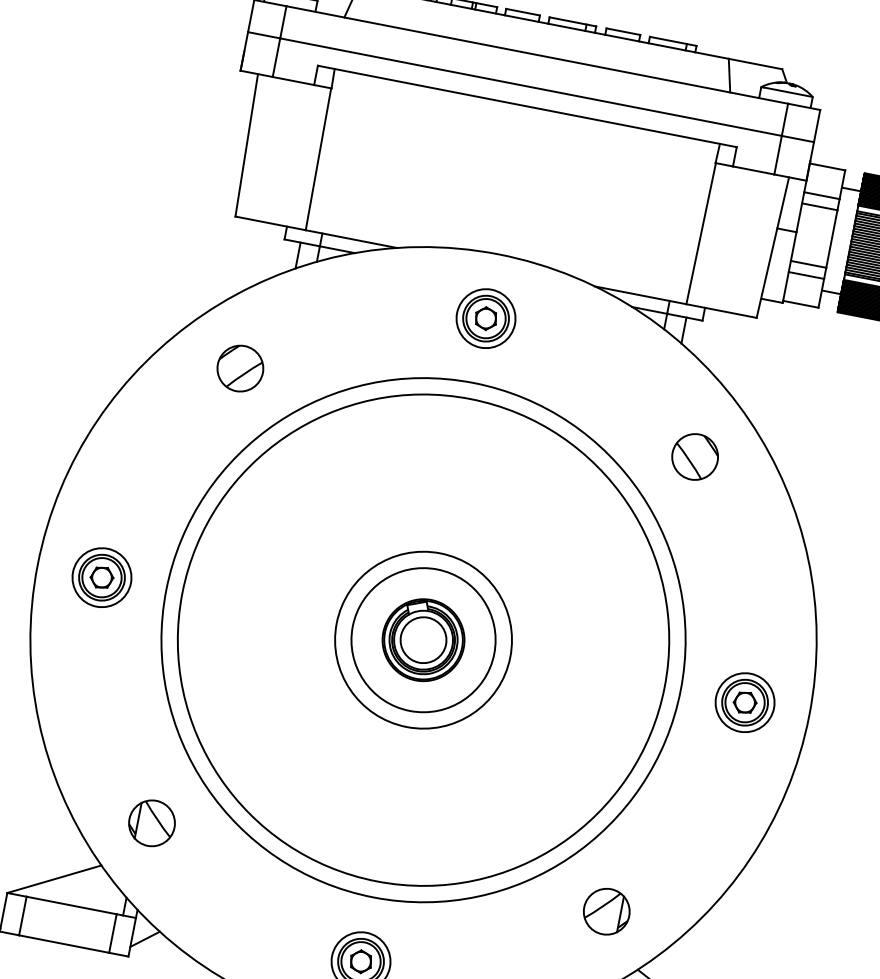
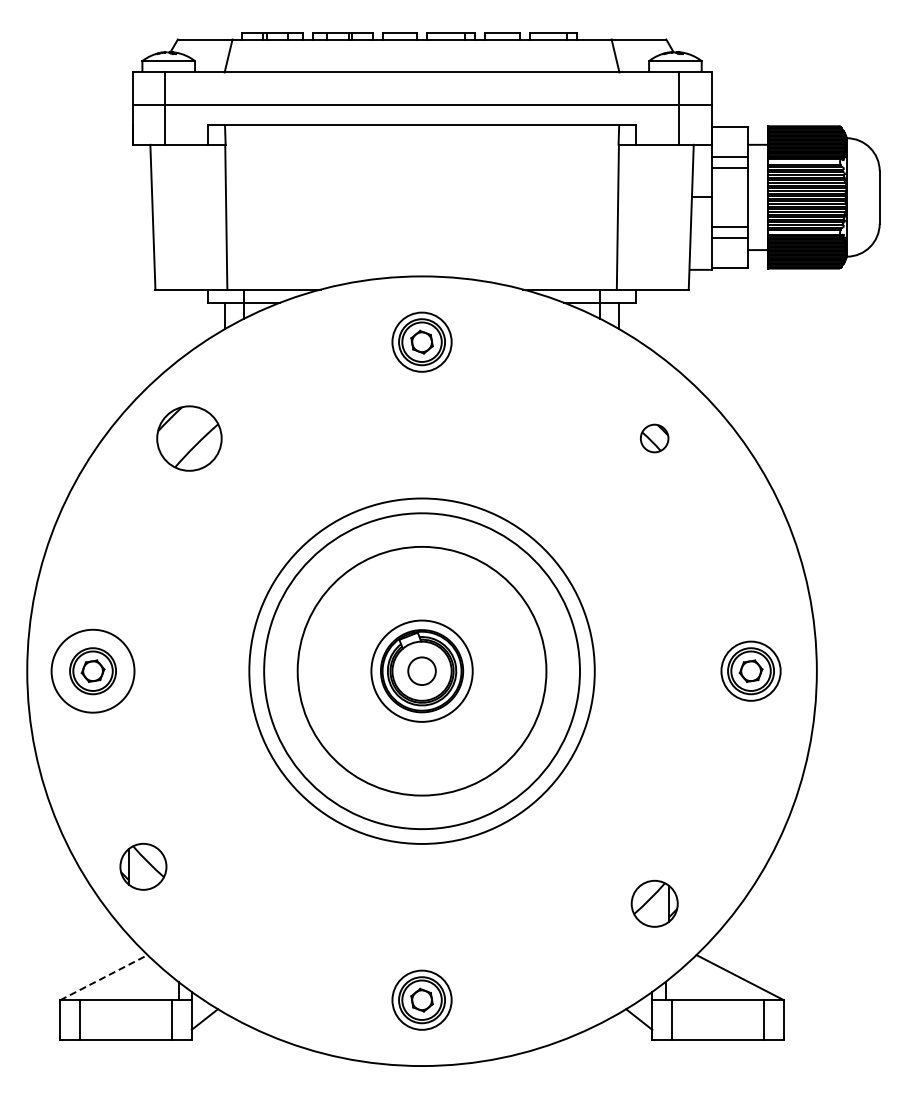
part: (240, 368) -> (189, 438), size x1.4
part: (694, 456) -> (654, 438), size x0.6
circle: (101, 576) -> (92, 670), size x1.4
circle: (423, 639) -> (421, 670), size x0.7
circle: (423, 639) -> (421, 670), size x0.7
circle: (422, 640) -> (421, 671), size x0.6
circle: (422, 640) -> (421, 671), size x1.4
circle: (423, 640) -> (422, 671), size x0.6
part: (152, 823) -> (143, 866), moved
line: (55, 879) -> (104, 977), solid -> dashed

